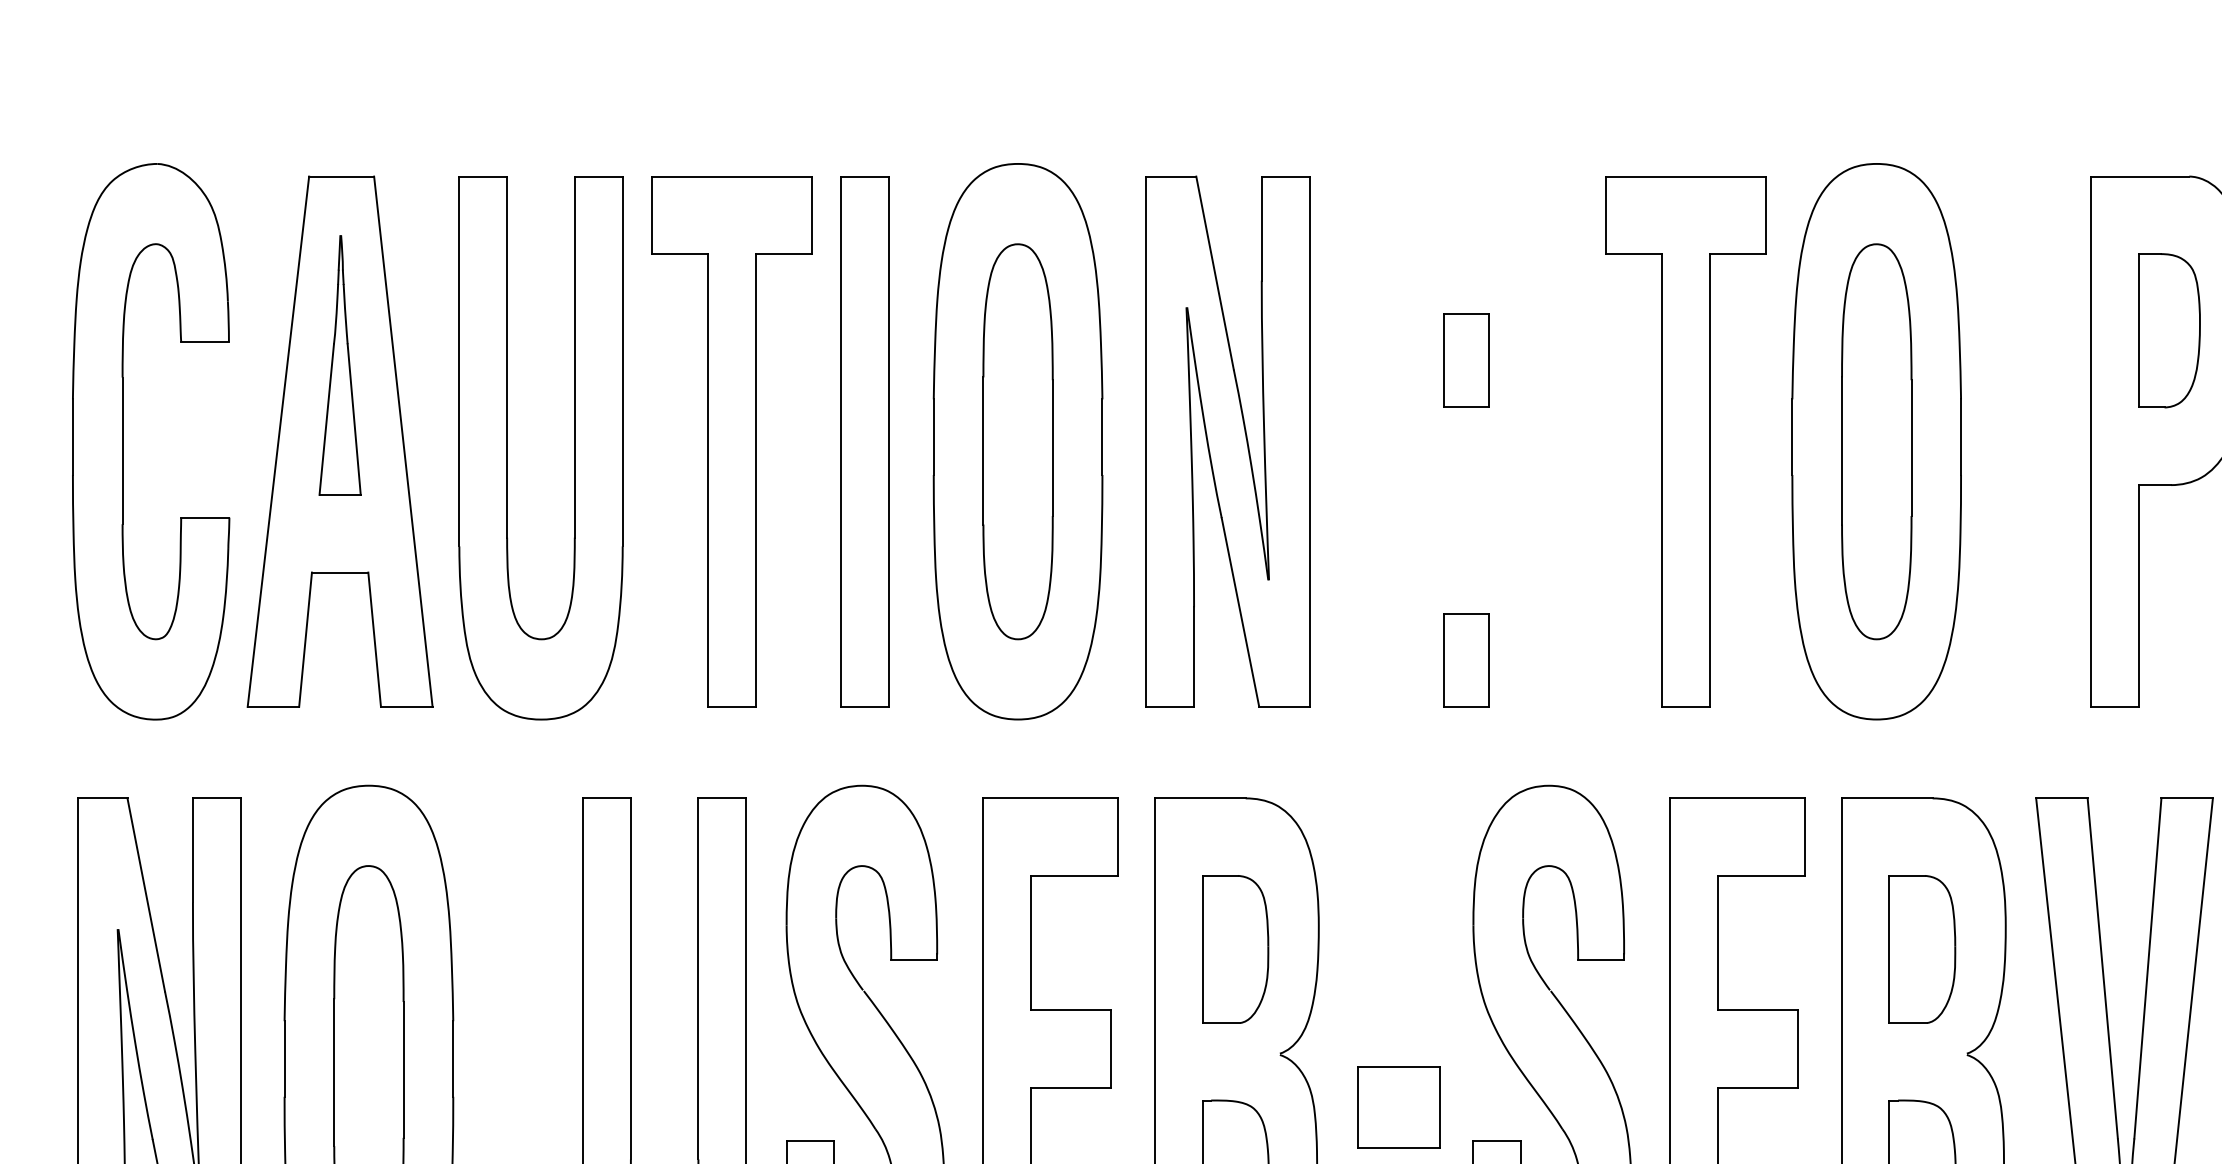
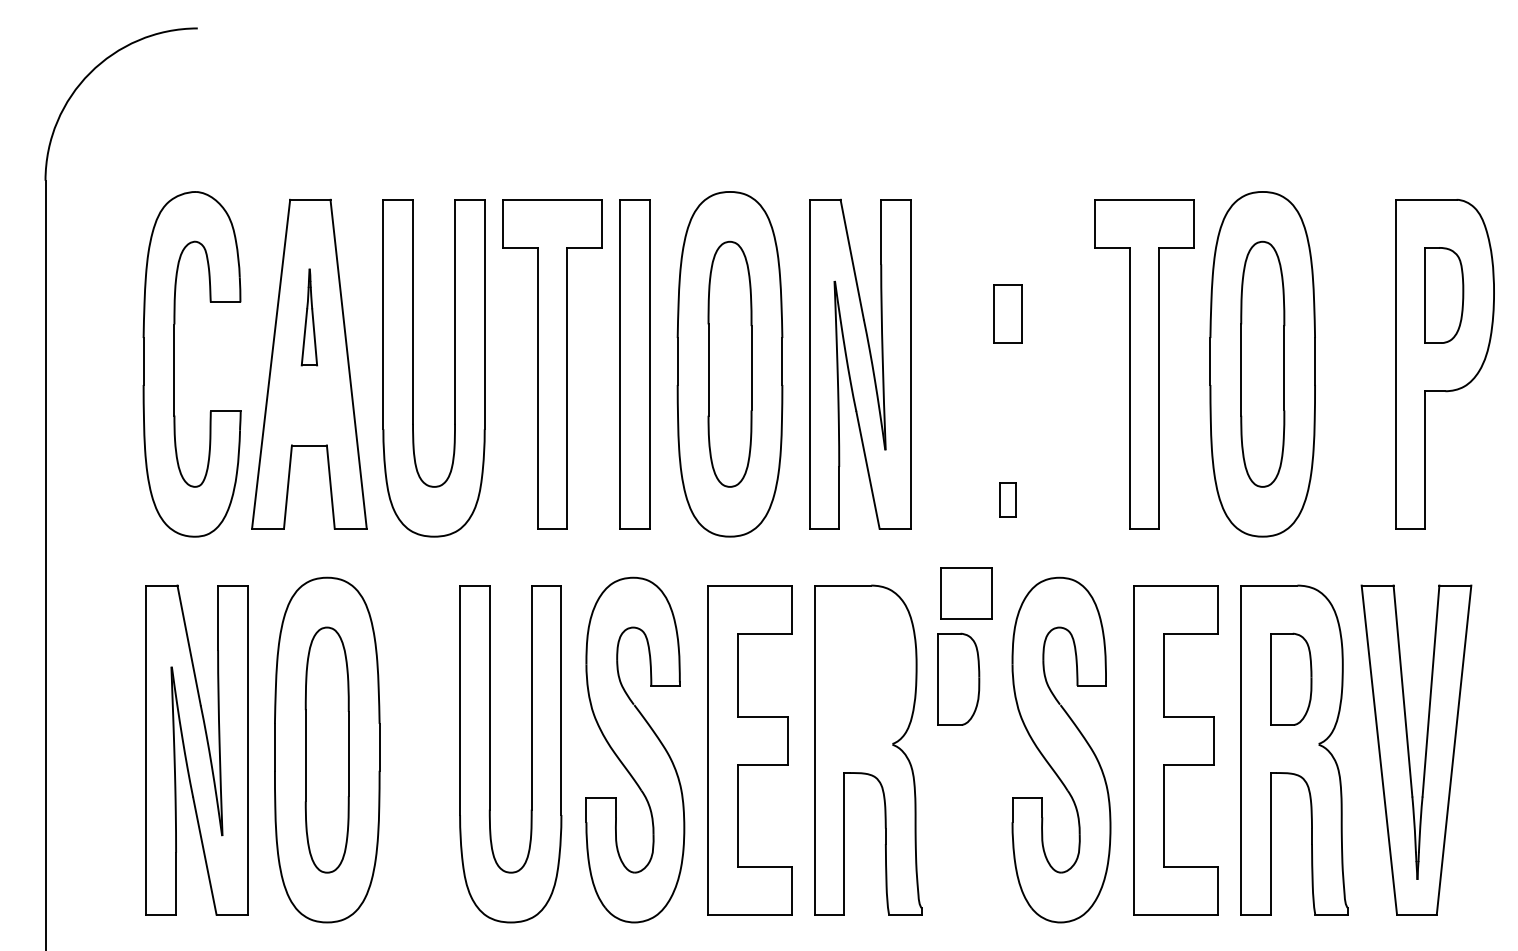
part: (340, 366) -> (309, 317), size x0.6
part: (1465, 659) -> (1007, 499), size x0.6
part: (1234, 948) -> (958, 678), moved
part: (1399, 1107) -> (966, 593), moved

